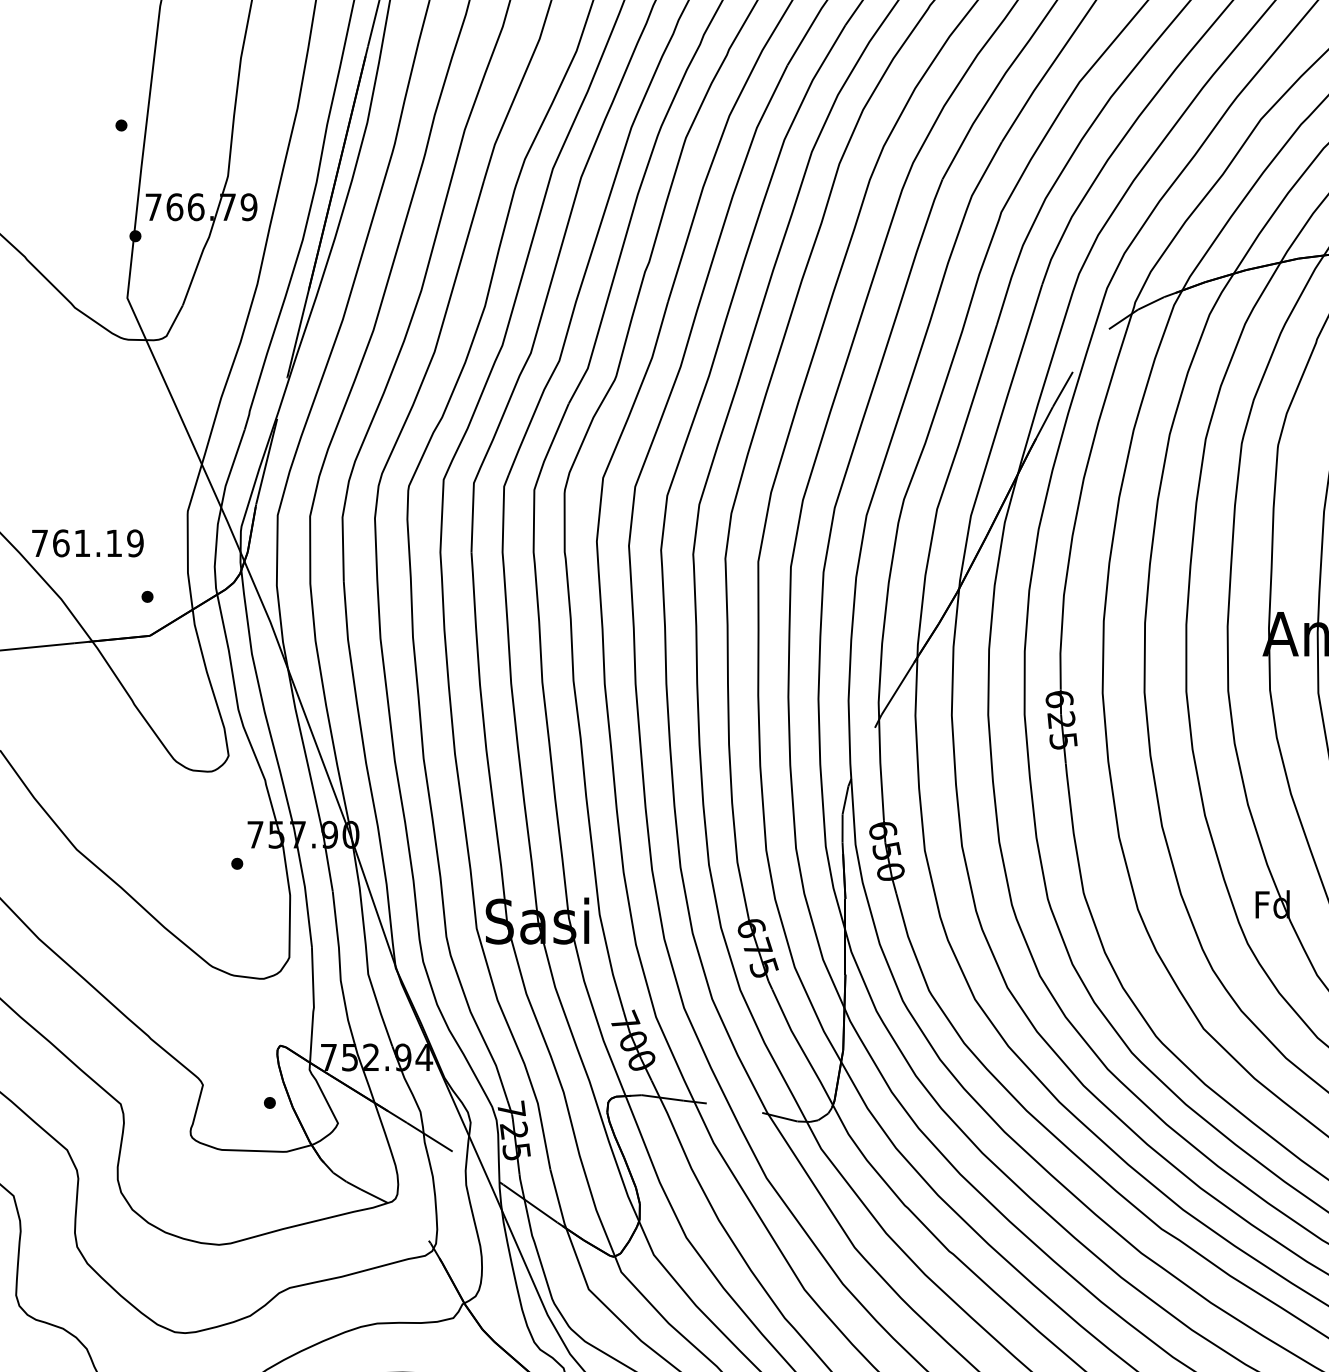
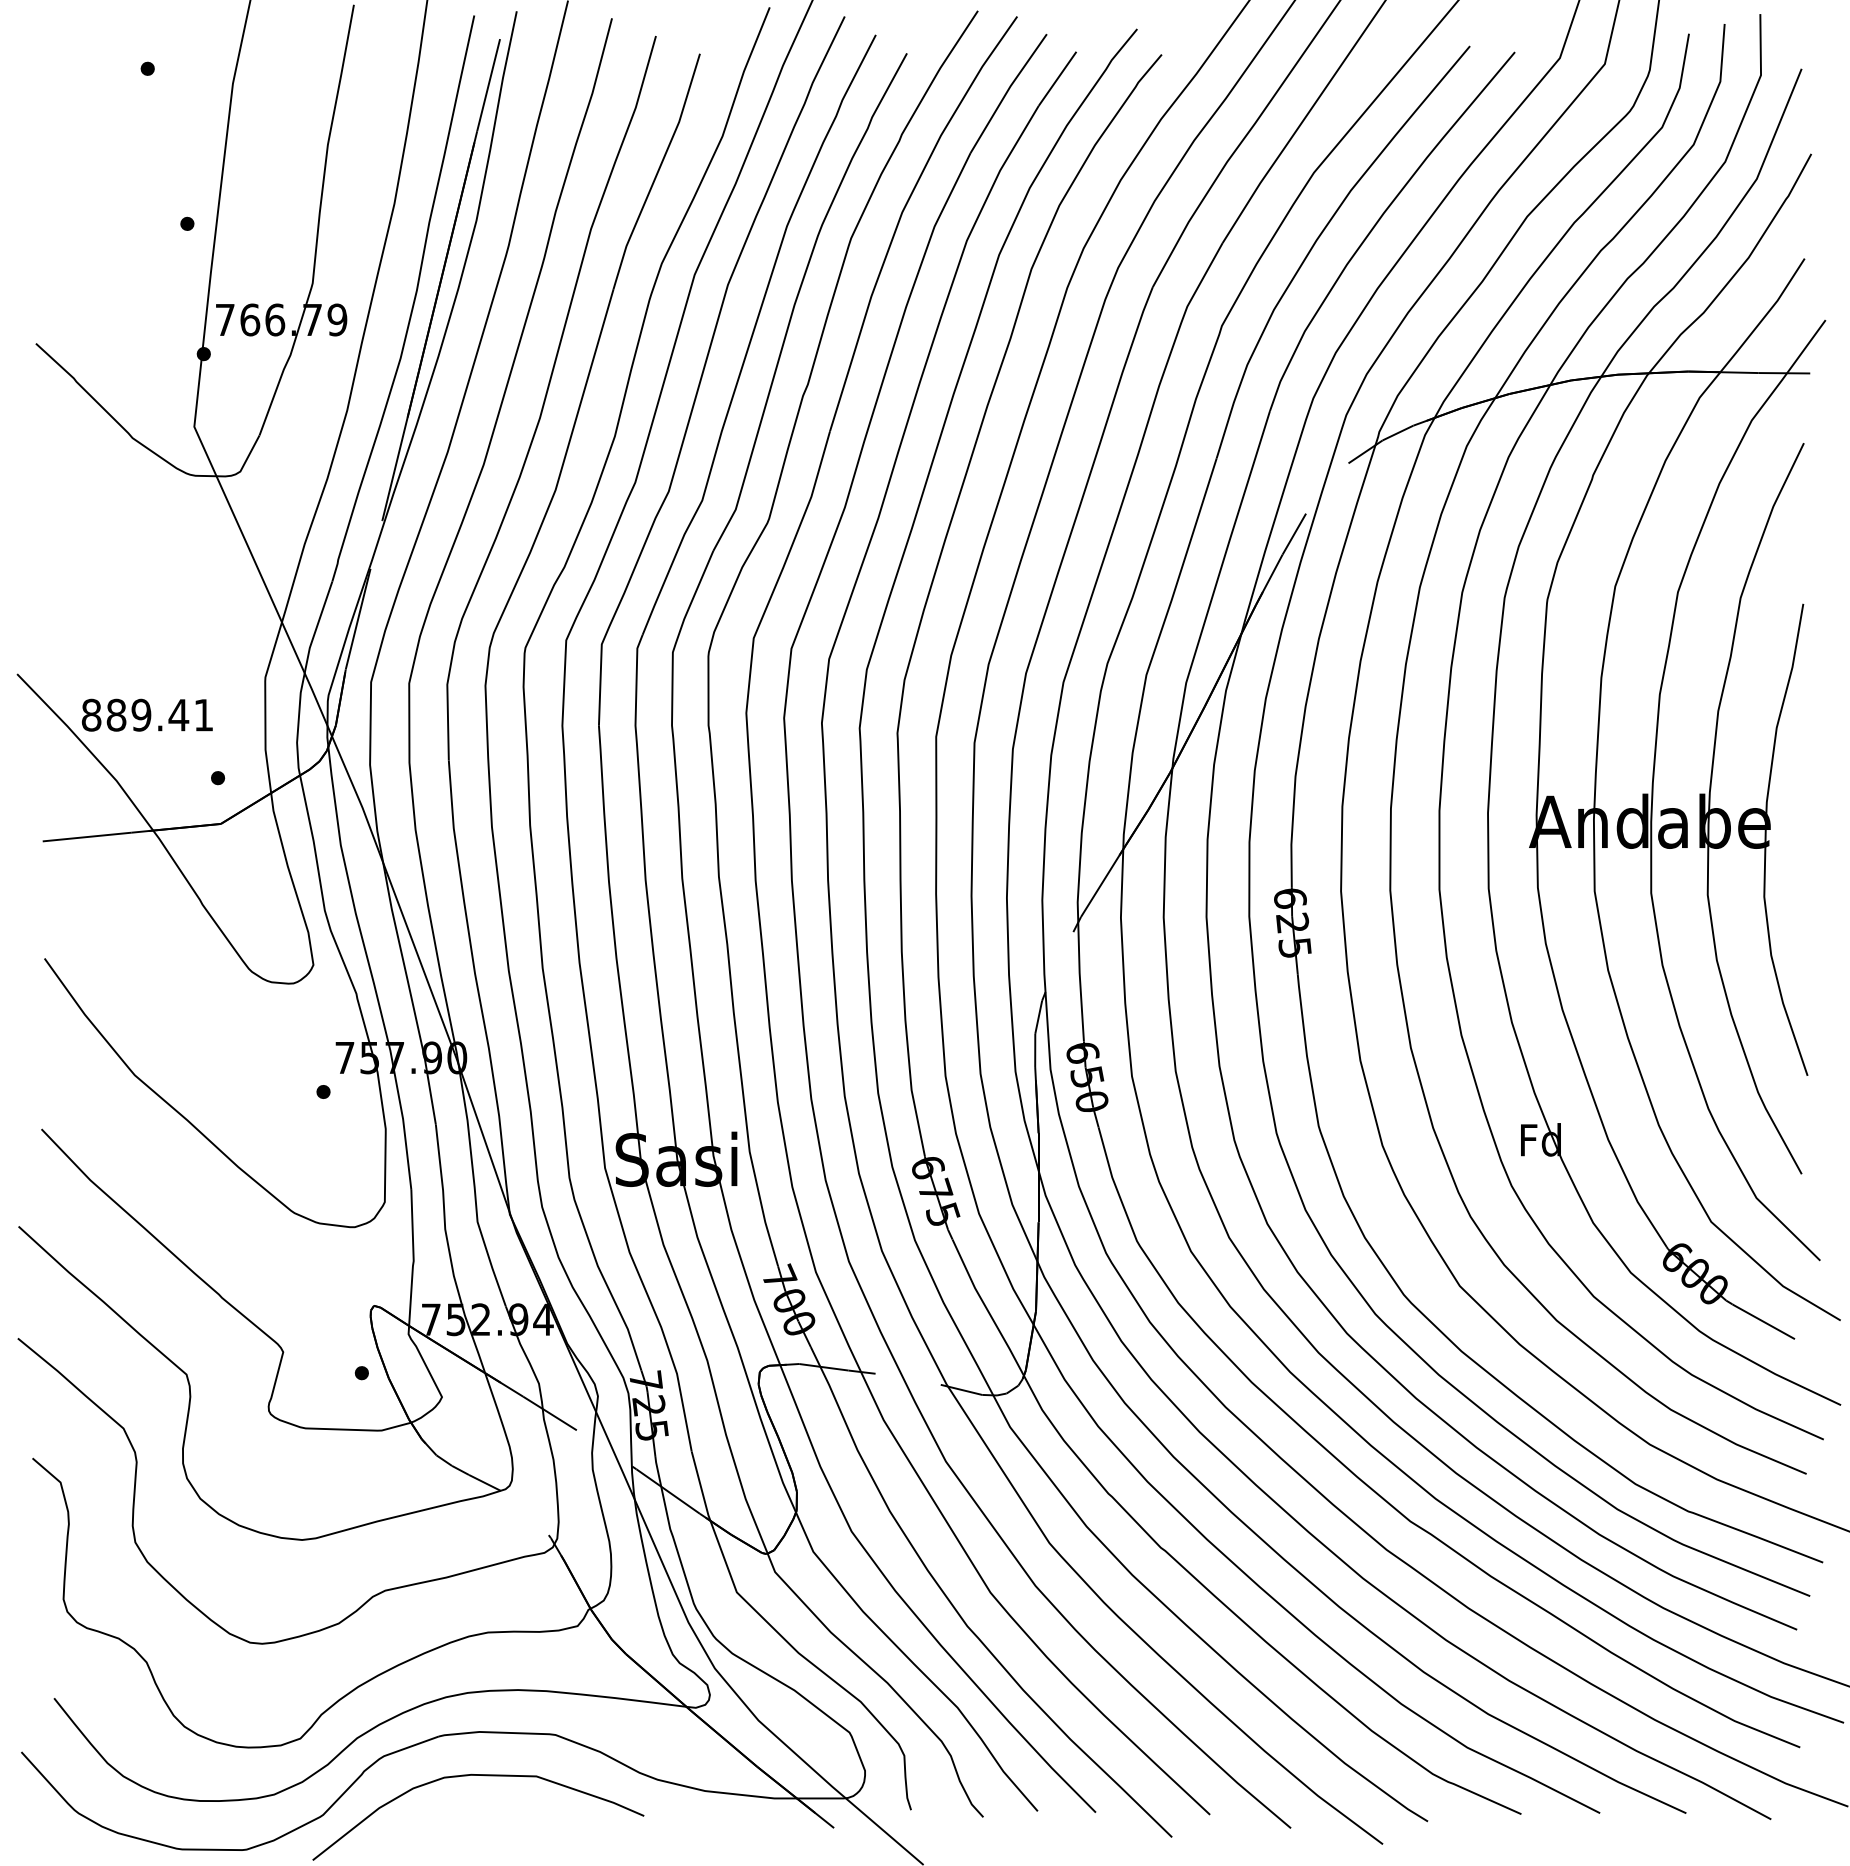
text: (87, 542) -> (147, 714), 761.19 -> 889.41

